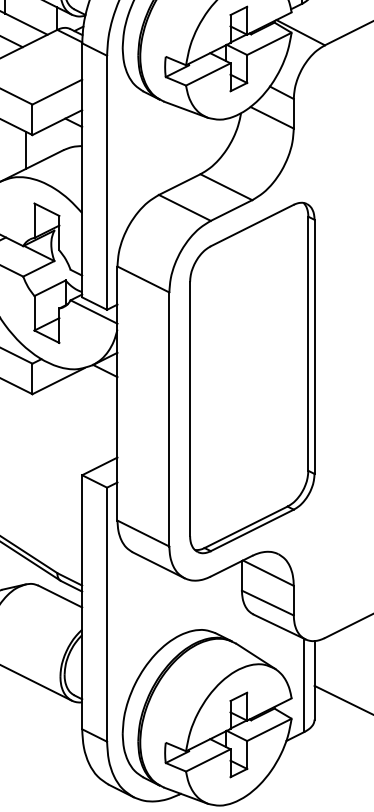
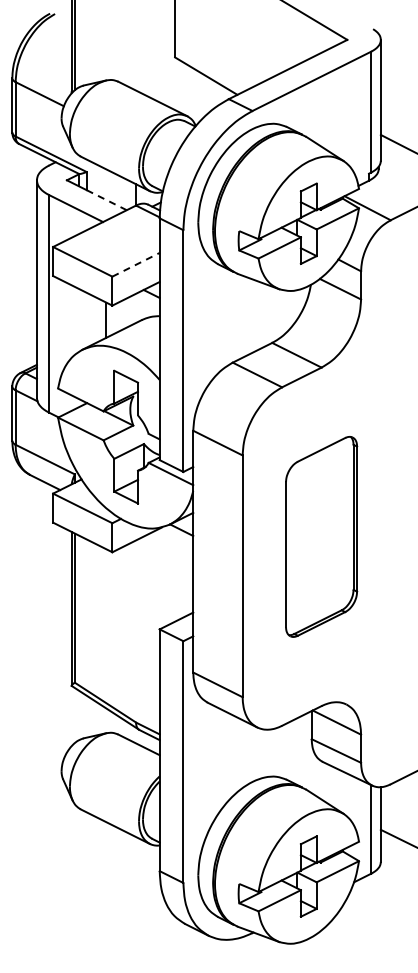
line: (26, 23) -> (106, 199), solid -> dashed
line: (57, 91) -> (136, 264), solid -> dashed
part: (252, 377) -> (321, 536), size x0.6

